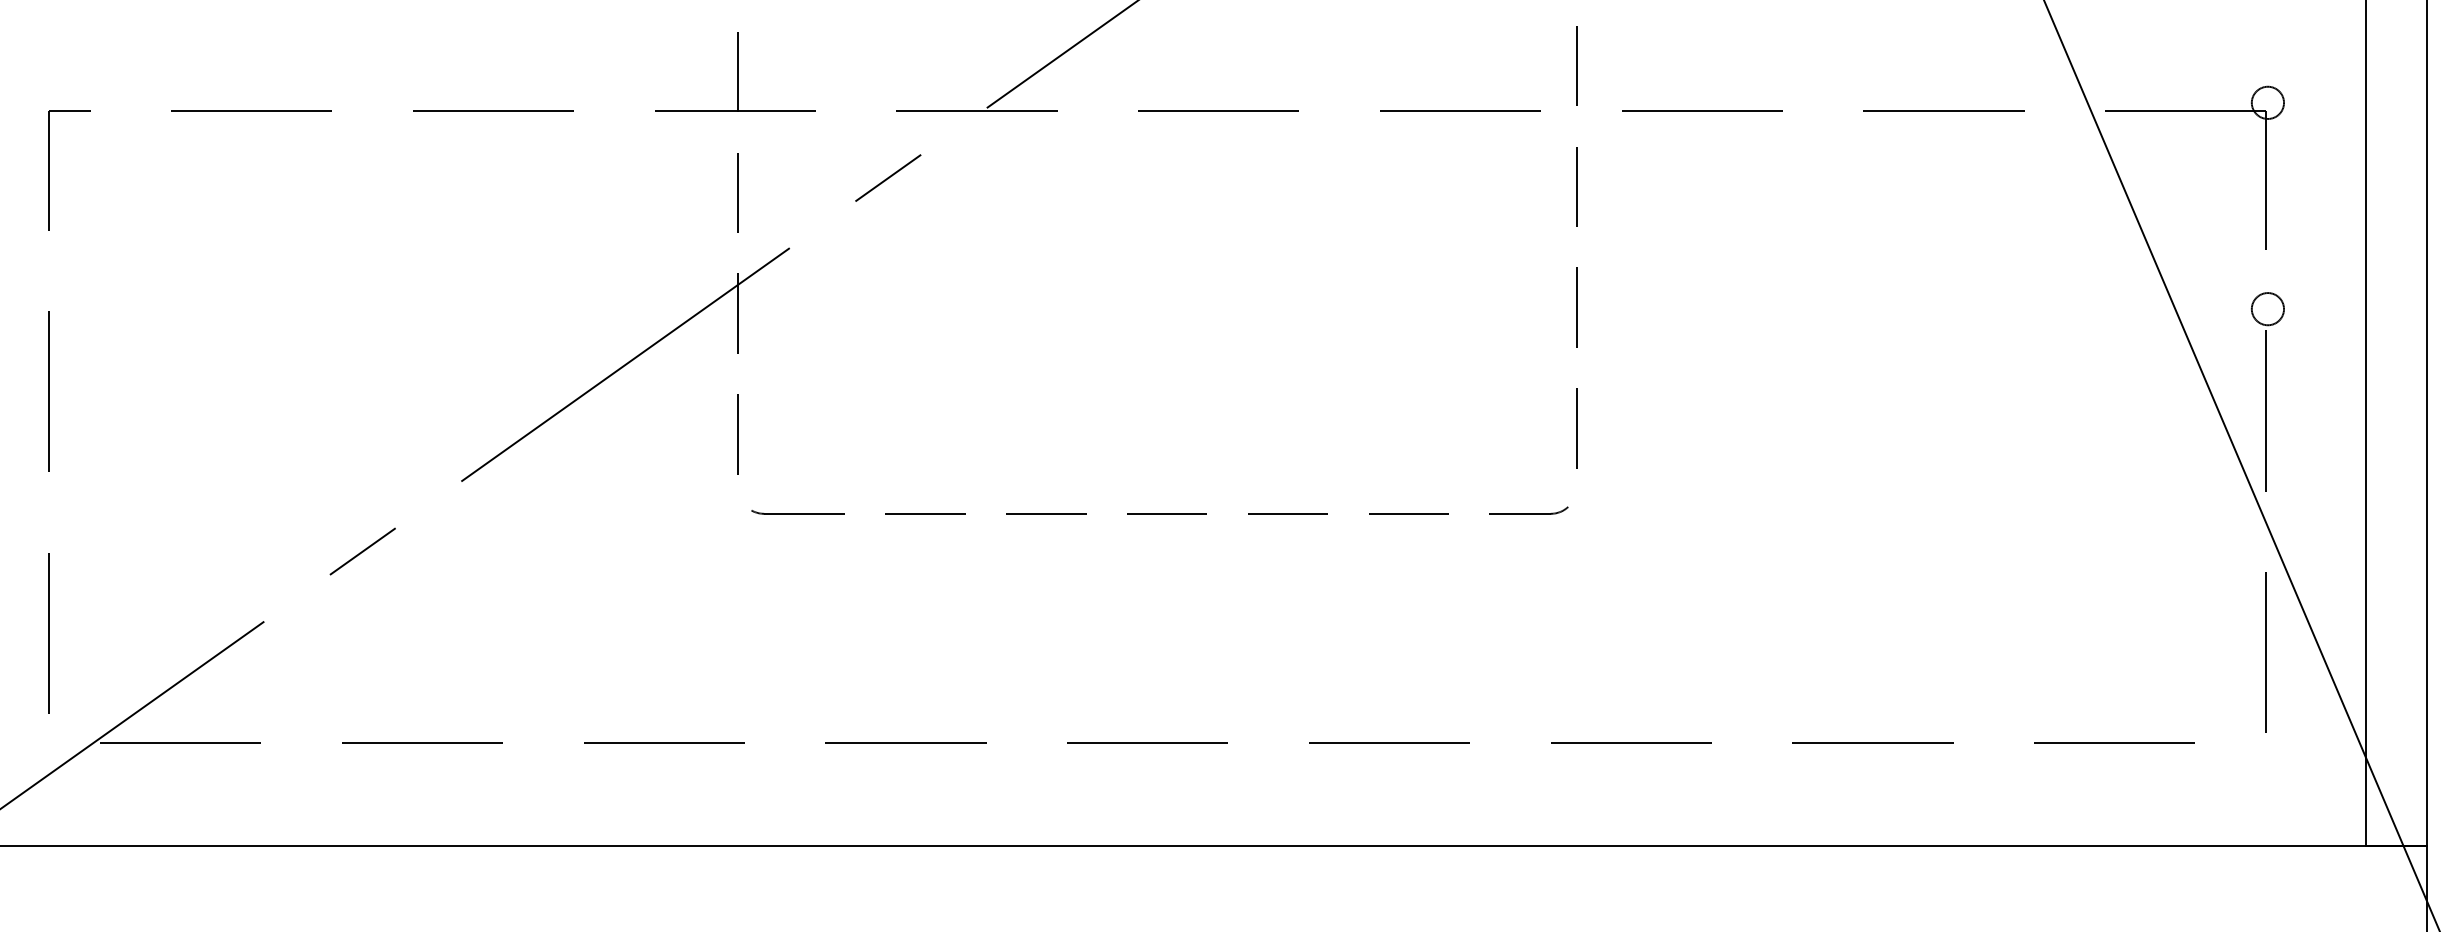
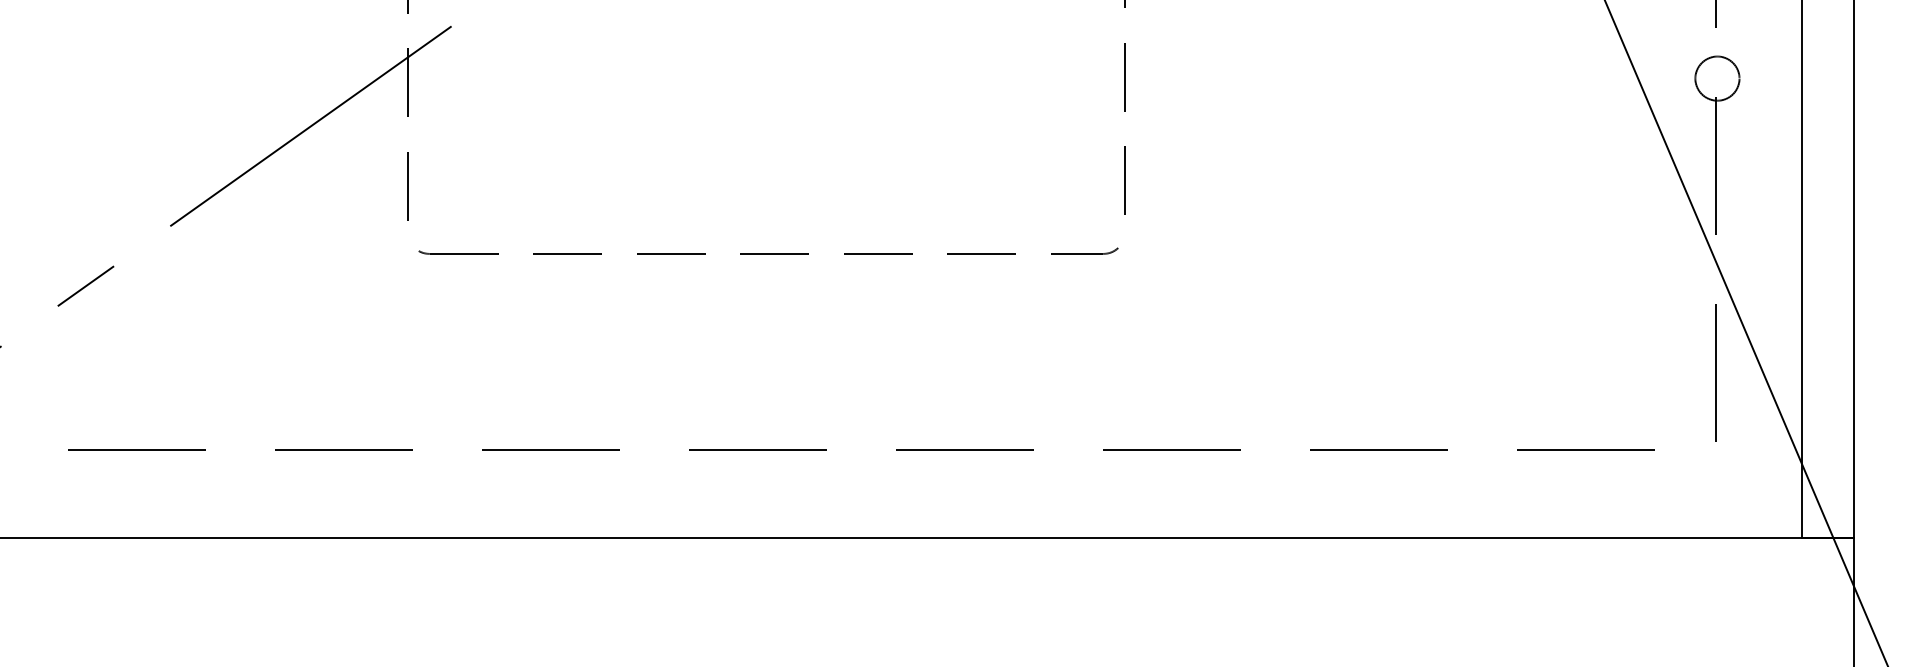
circle: (2267, 309) -> (1717, 78), size x1.6

